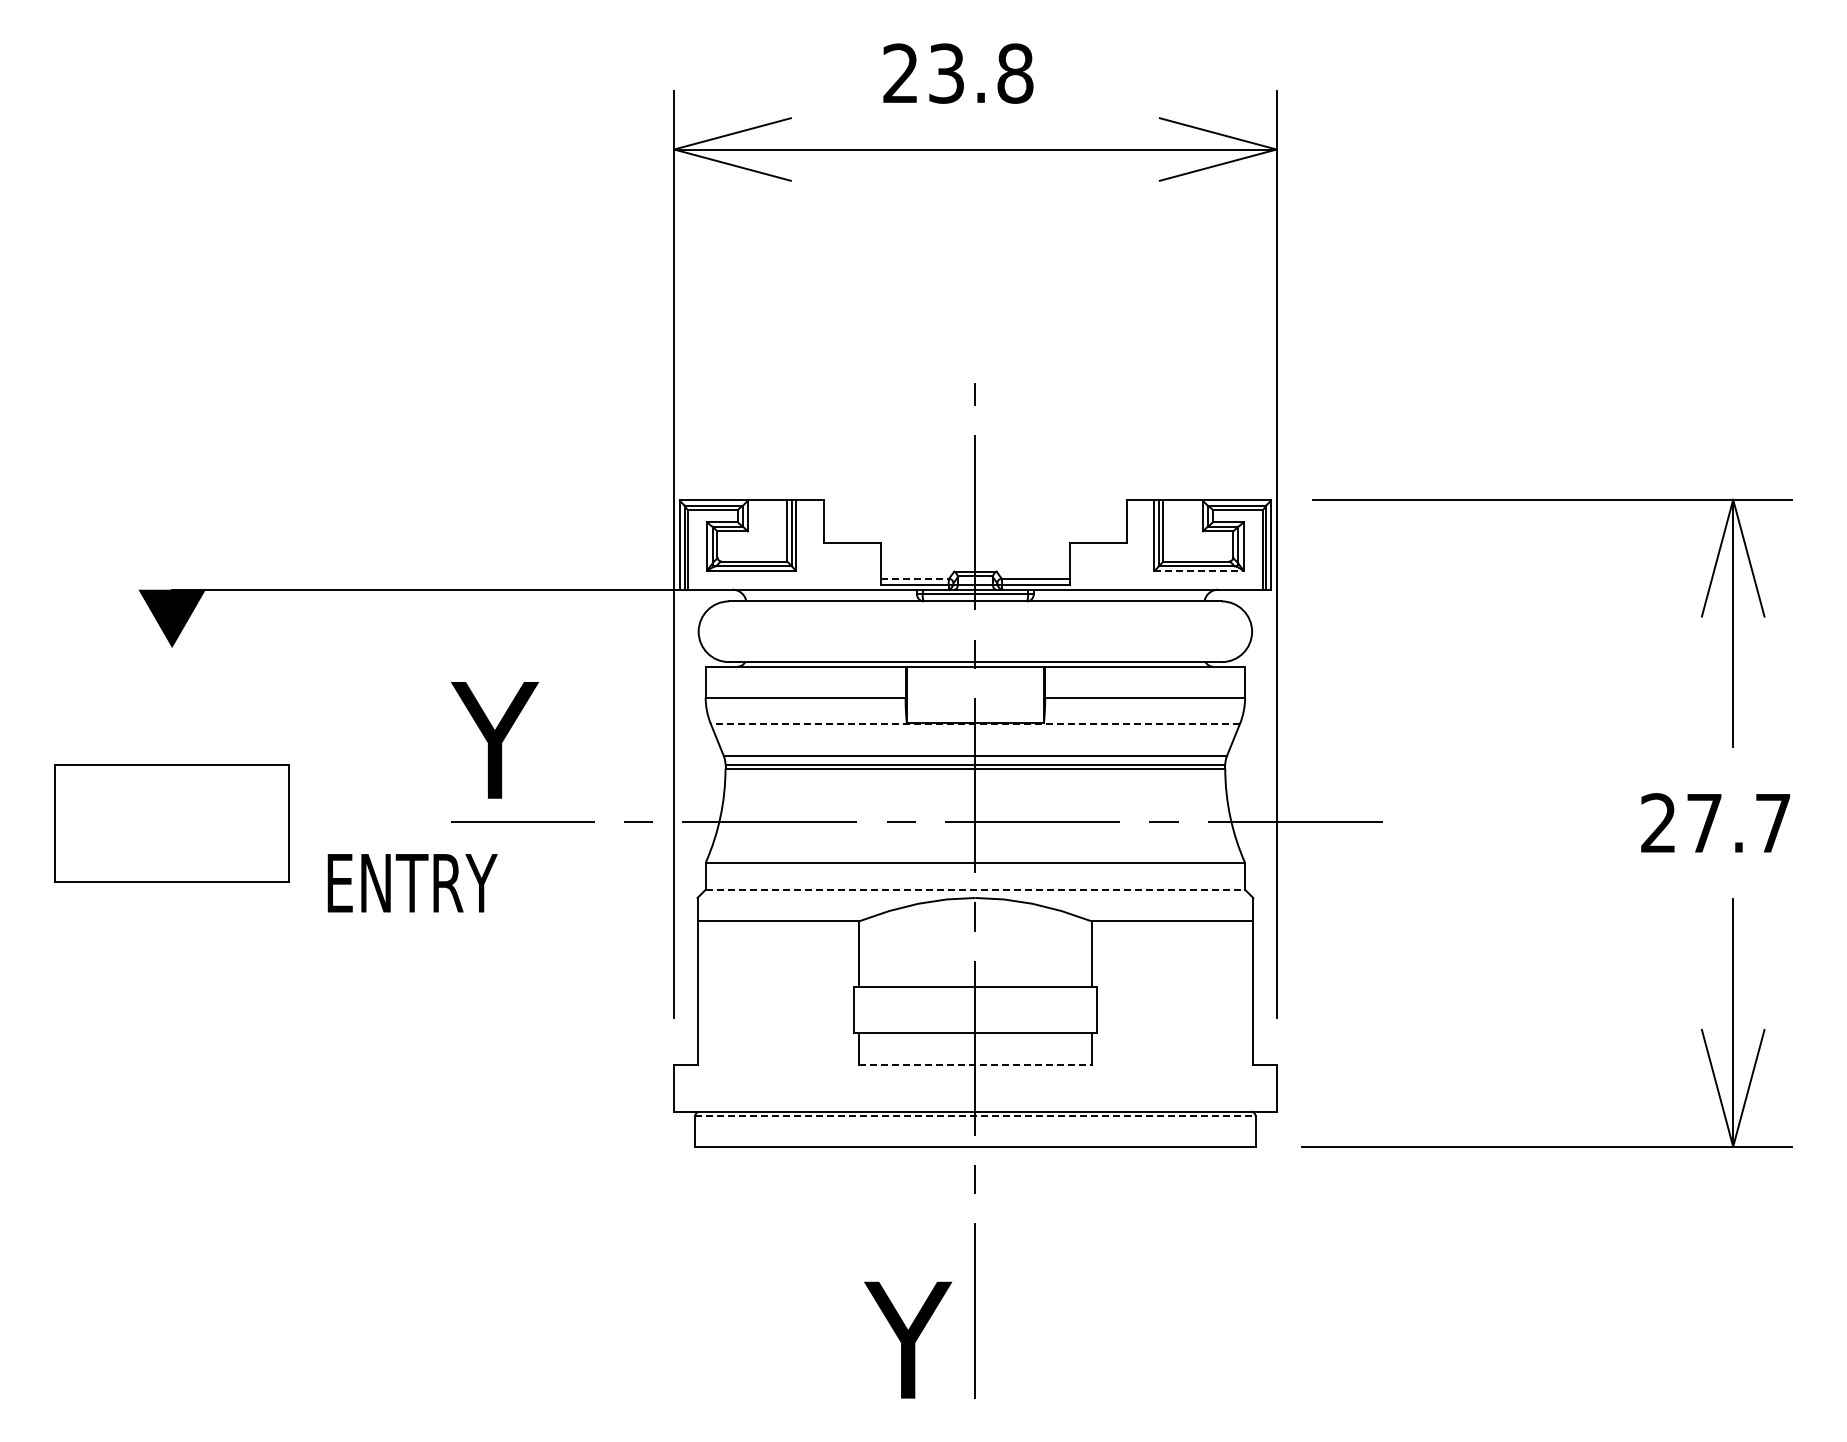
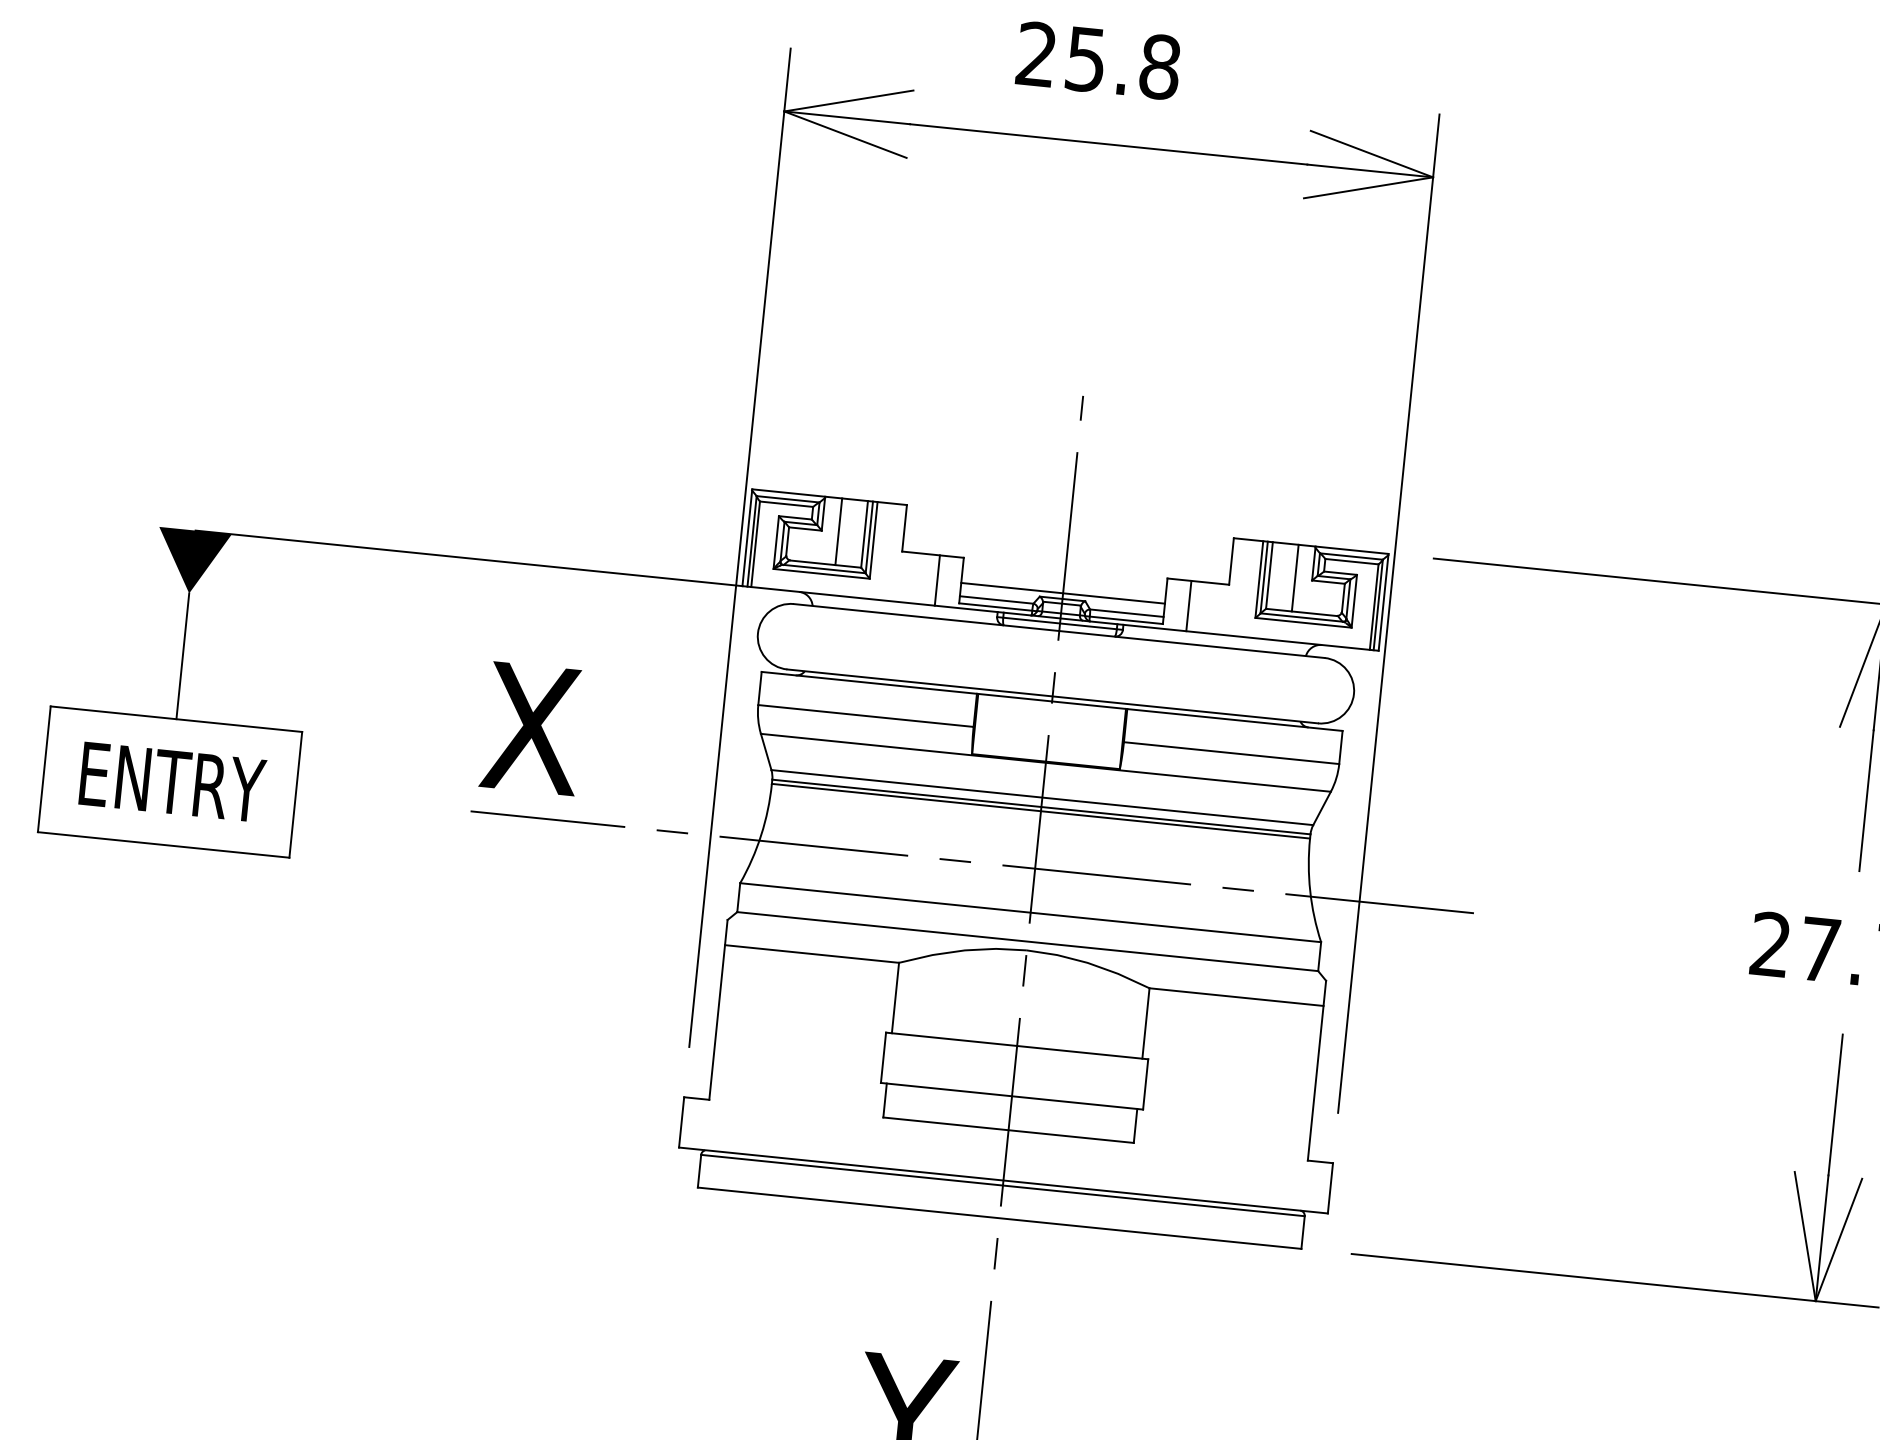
text: (946, 73) -> (1085, 59), 23.8 -> 25.8
line: (763, 530) -> (838, 531), added
line: (1187, 530) -> (1295, 577), added
line: (858, 566) -> (937, 580), added
line: (974, 566) -> (1062, 593), added
line: (1092, 566) -> (1189, 606), added
line: (1199, 571) -> (1303, 623), dashed -> solid
line: (915, 578) -> (997, 599), dashed -> solid
line: (172, 706) -> (183, 656), added
line: (975, 723) -> (1046, 762), dashed -> solid
text: (498, 740) -> (530, 728), Y -> X
text: (412, 883) -> (172, 782), moved
line: (975, 889) -> (1027, 941), dashed -> solid
line: (975, 1064) -> (1008, 1129), dashed -> solid
line: (975, 1116) -> (1003, 1185), dashed -> solid

